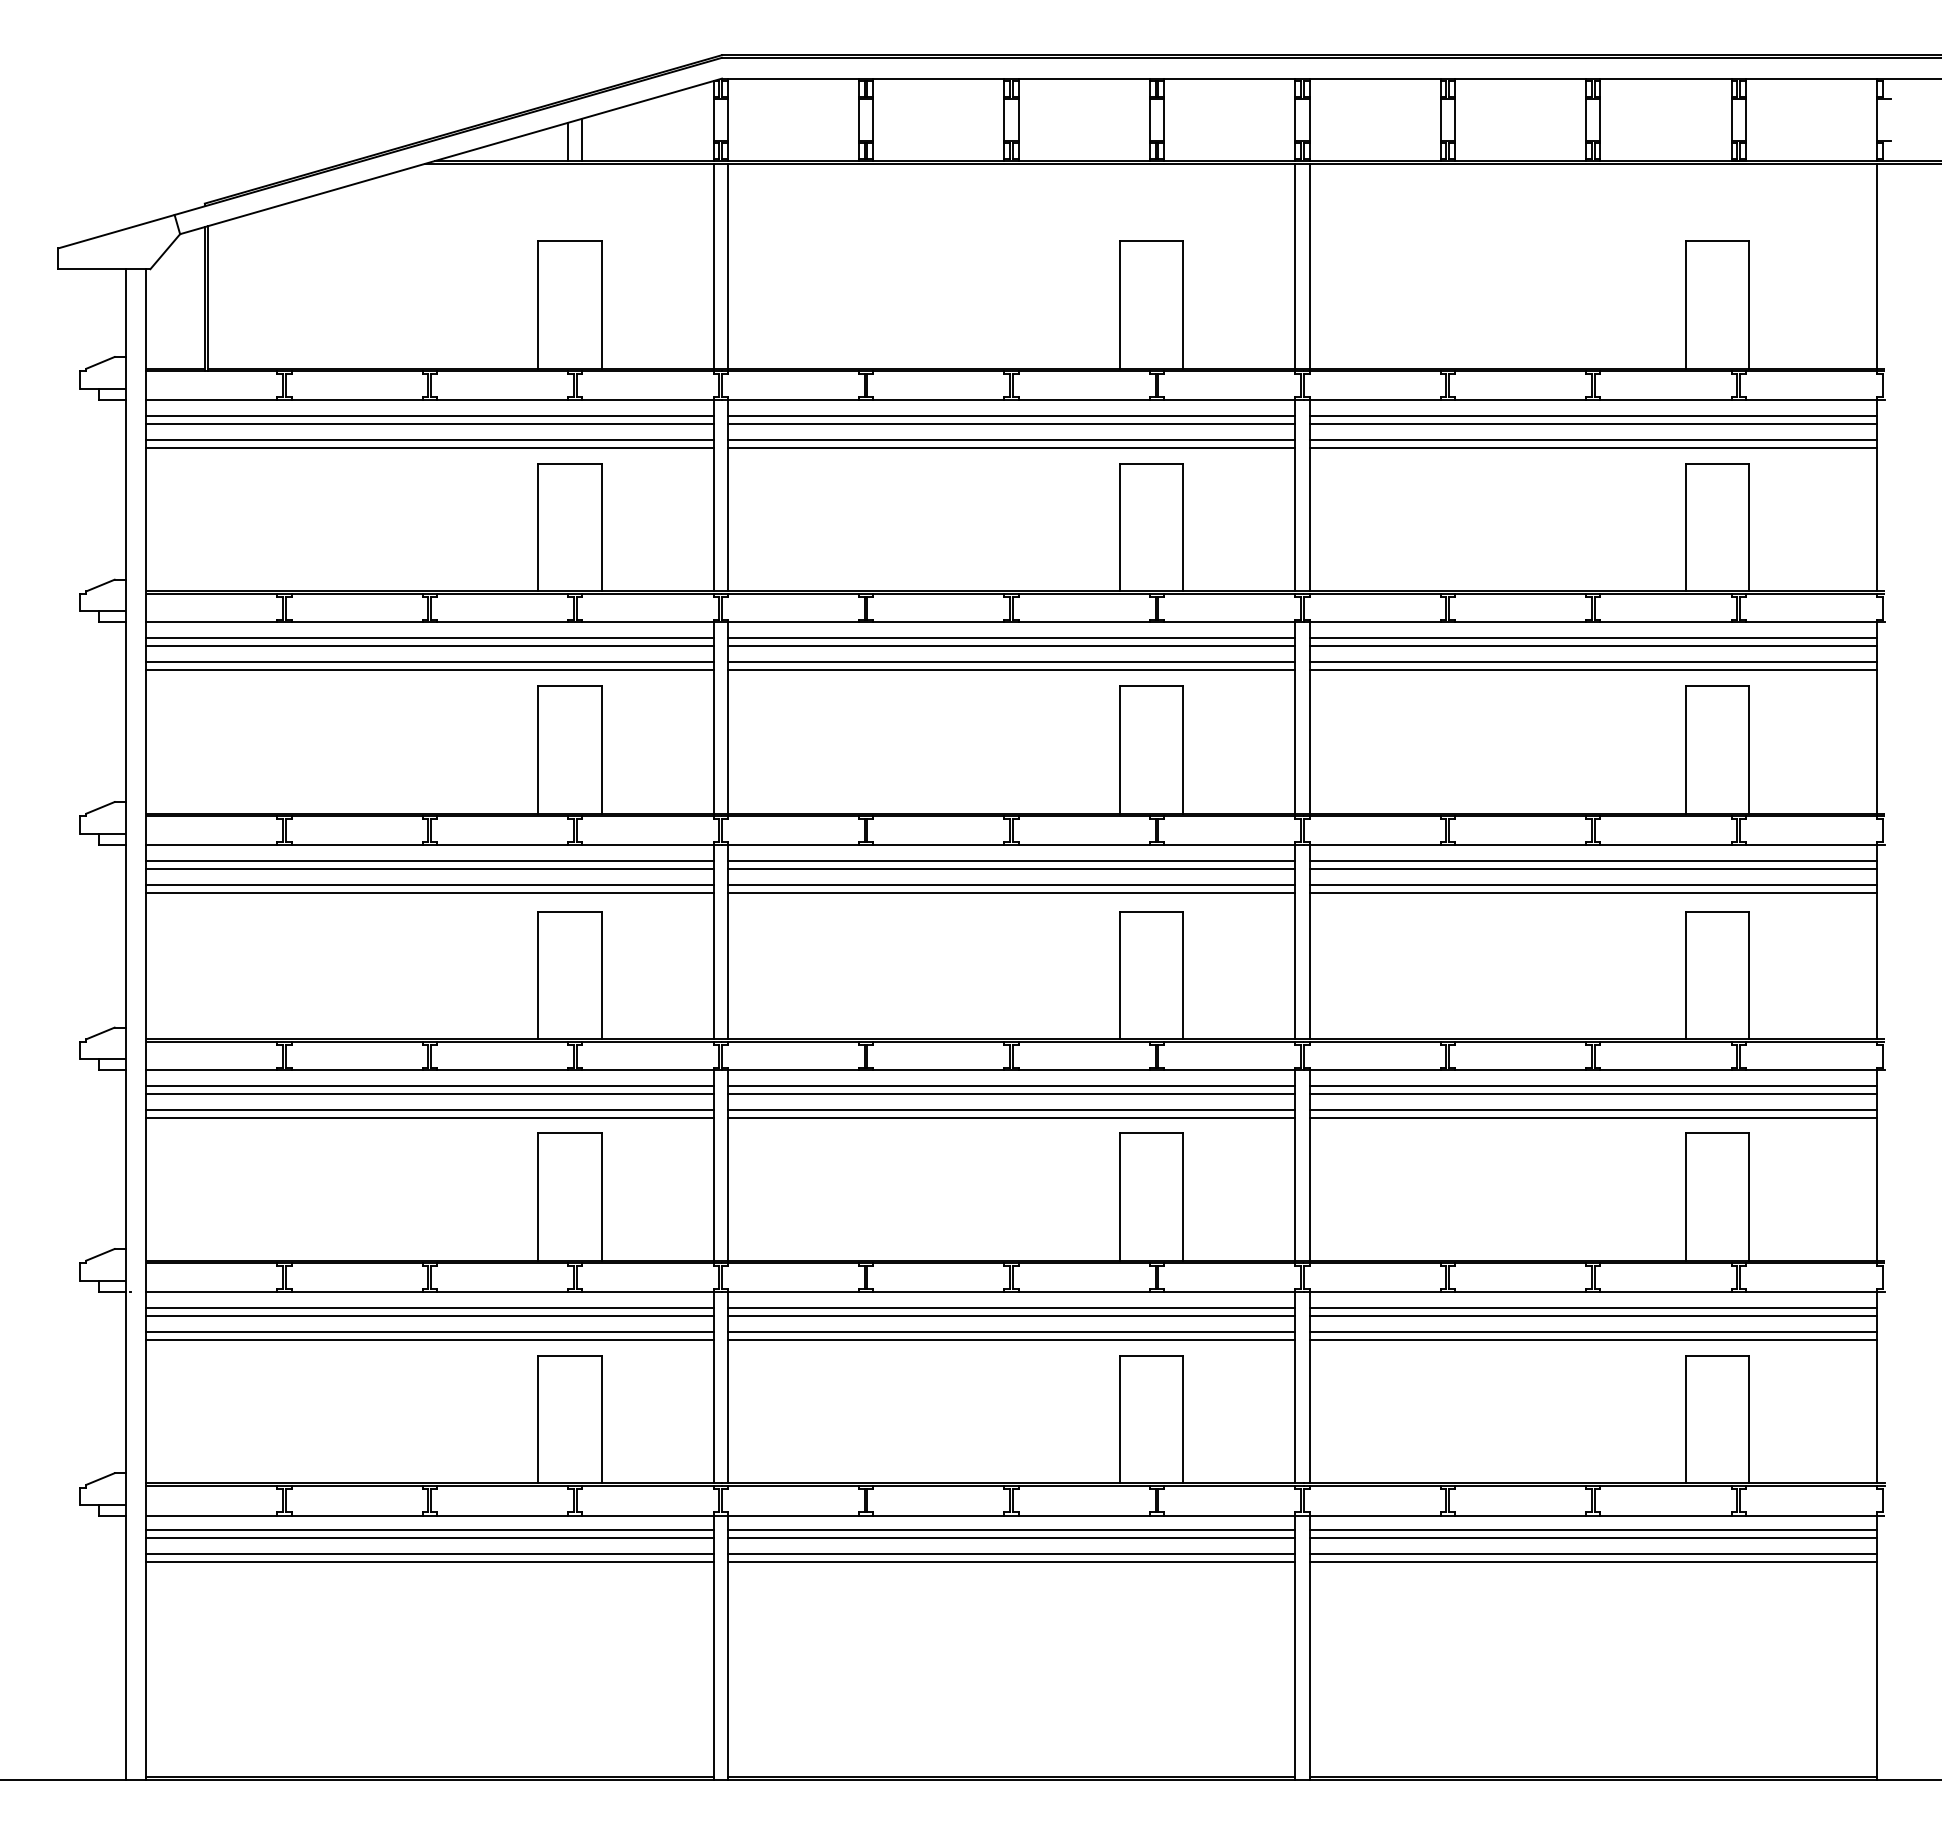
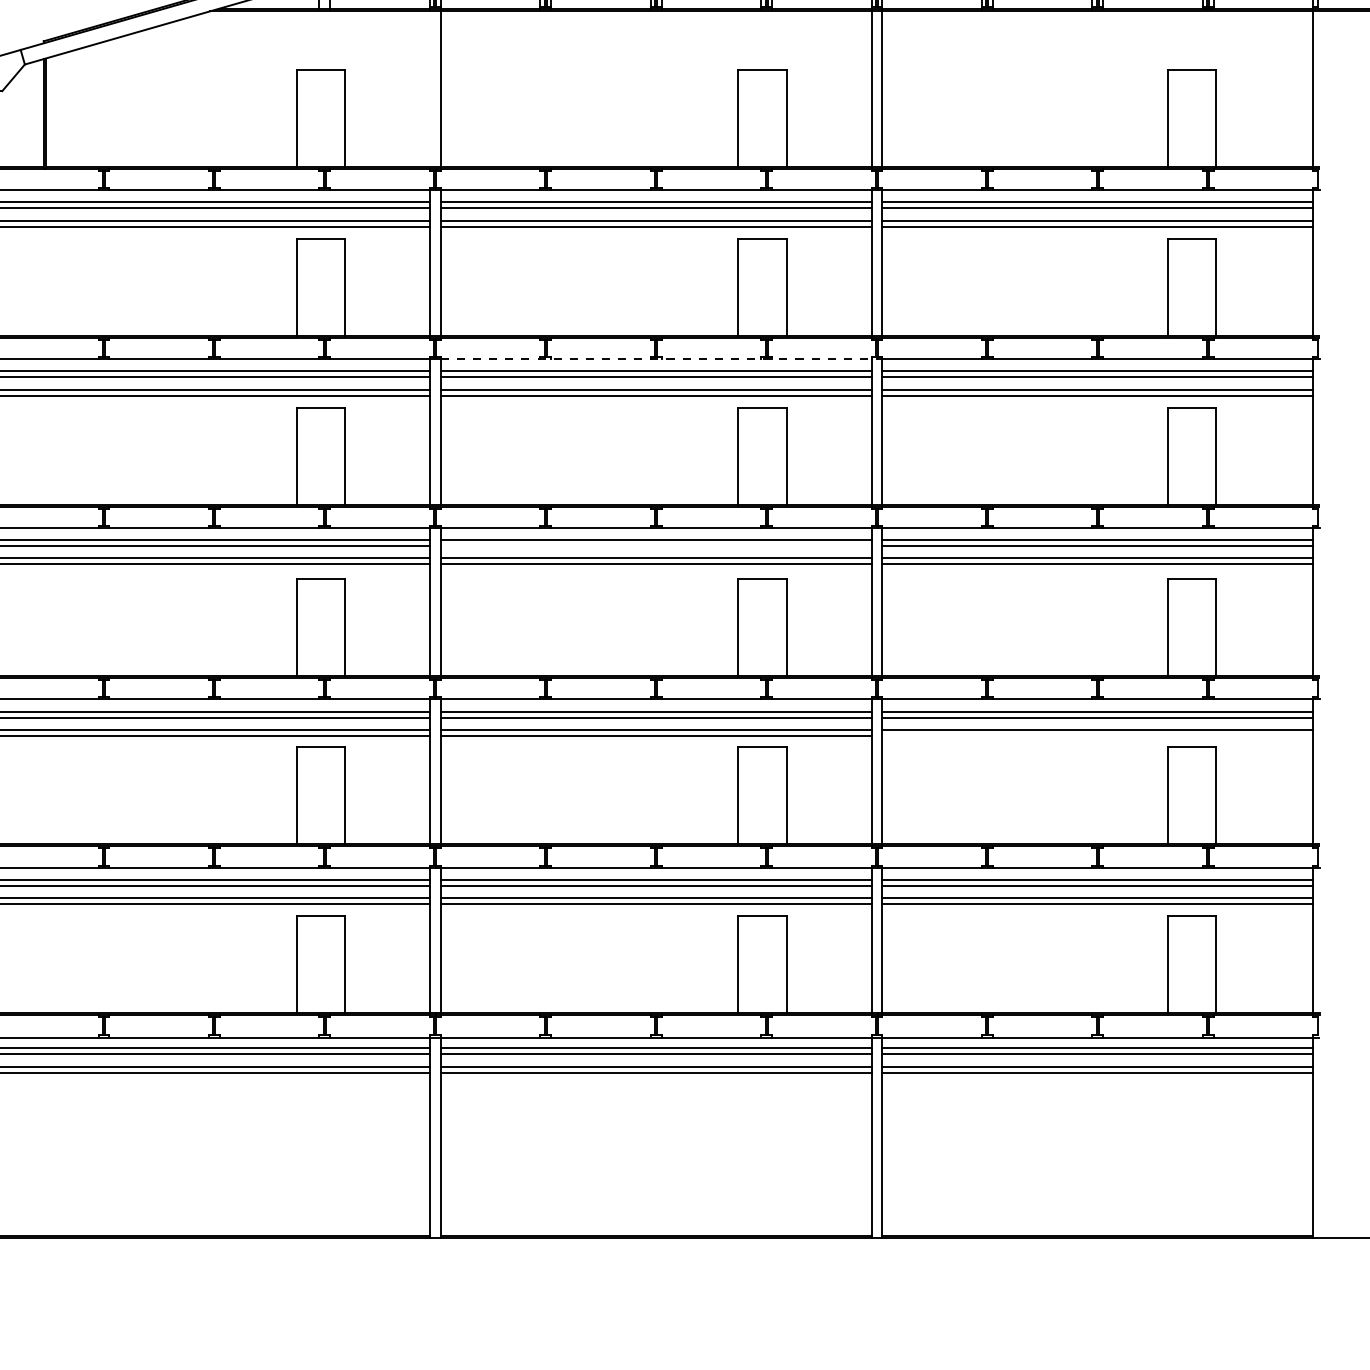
line: (713, 266) -> (429, 89), removed
line: (1015, 622) -> (659, 359), solid -> dashed
line: (1011, 868) -> (656, 546), removed
line: (1592, 1118) -> (1097, 735), removed

